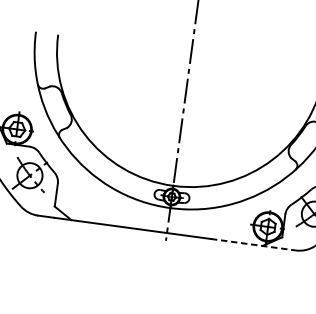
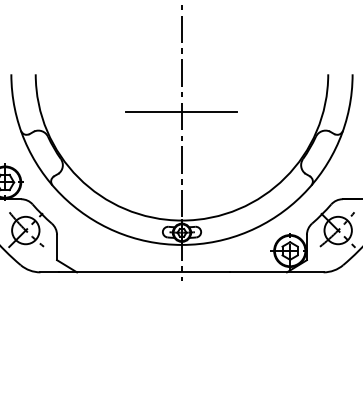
line: (186, 87) -> (181, 112), added
line: (253, 244) -> (276, 272), dashed -> solid

